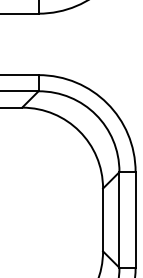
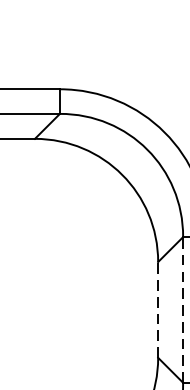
line: (103, 219) -> (158, 309), solid -> dashed
line: (119, 219) -> (183, 309), solid -> dashed

